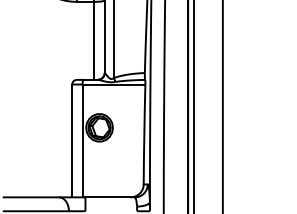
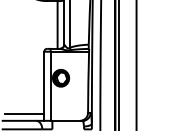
line: (39, 185) -> (24, 113), added

